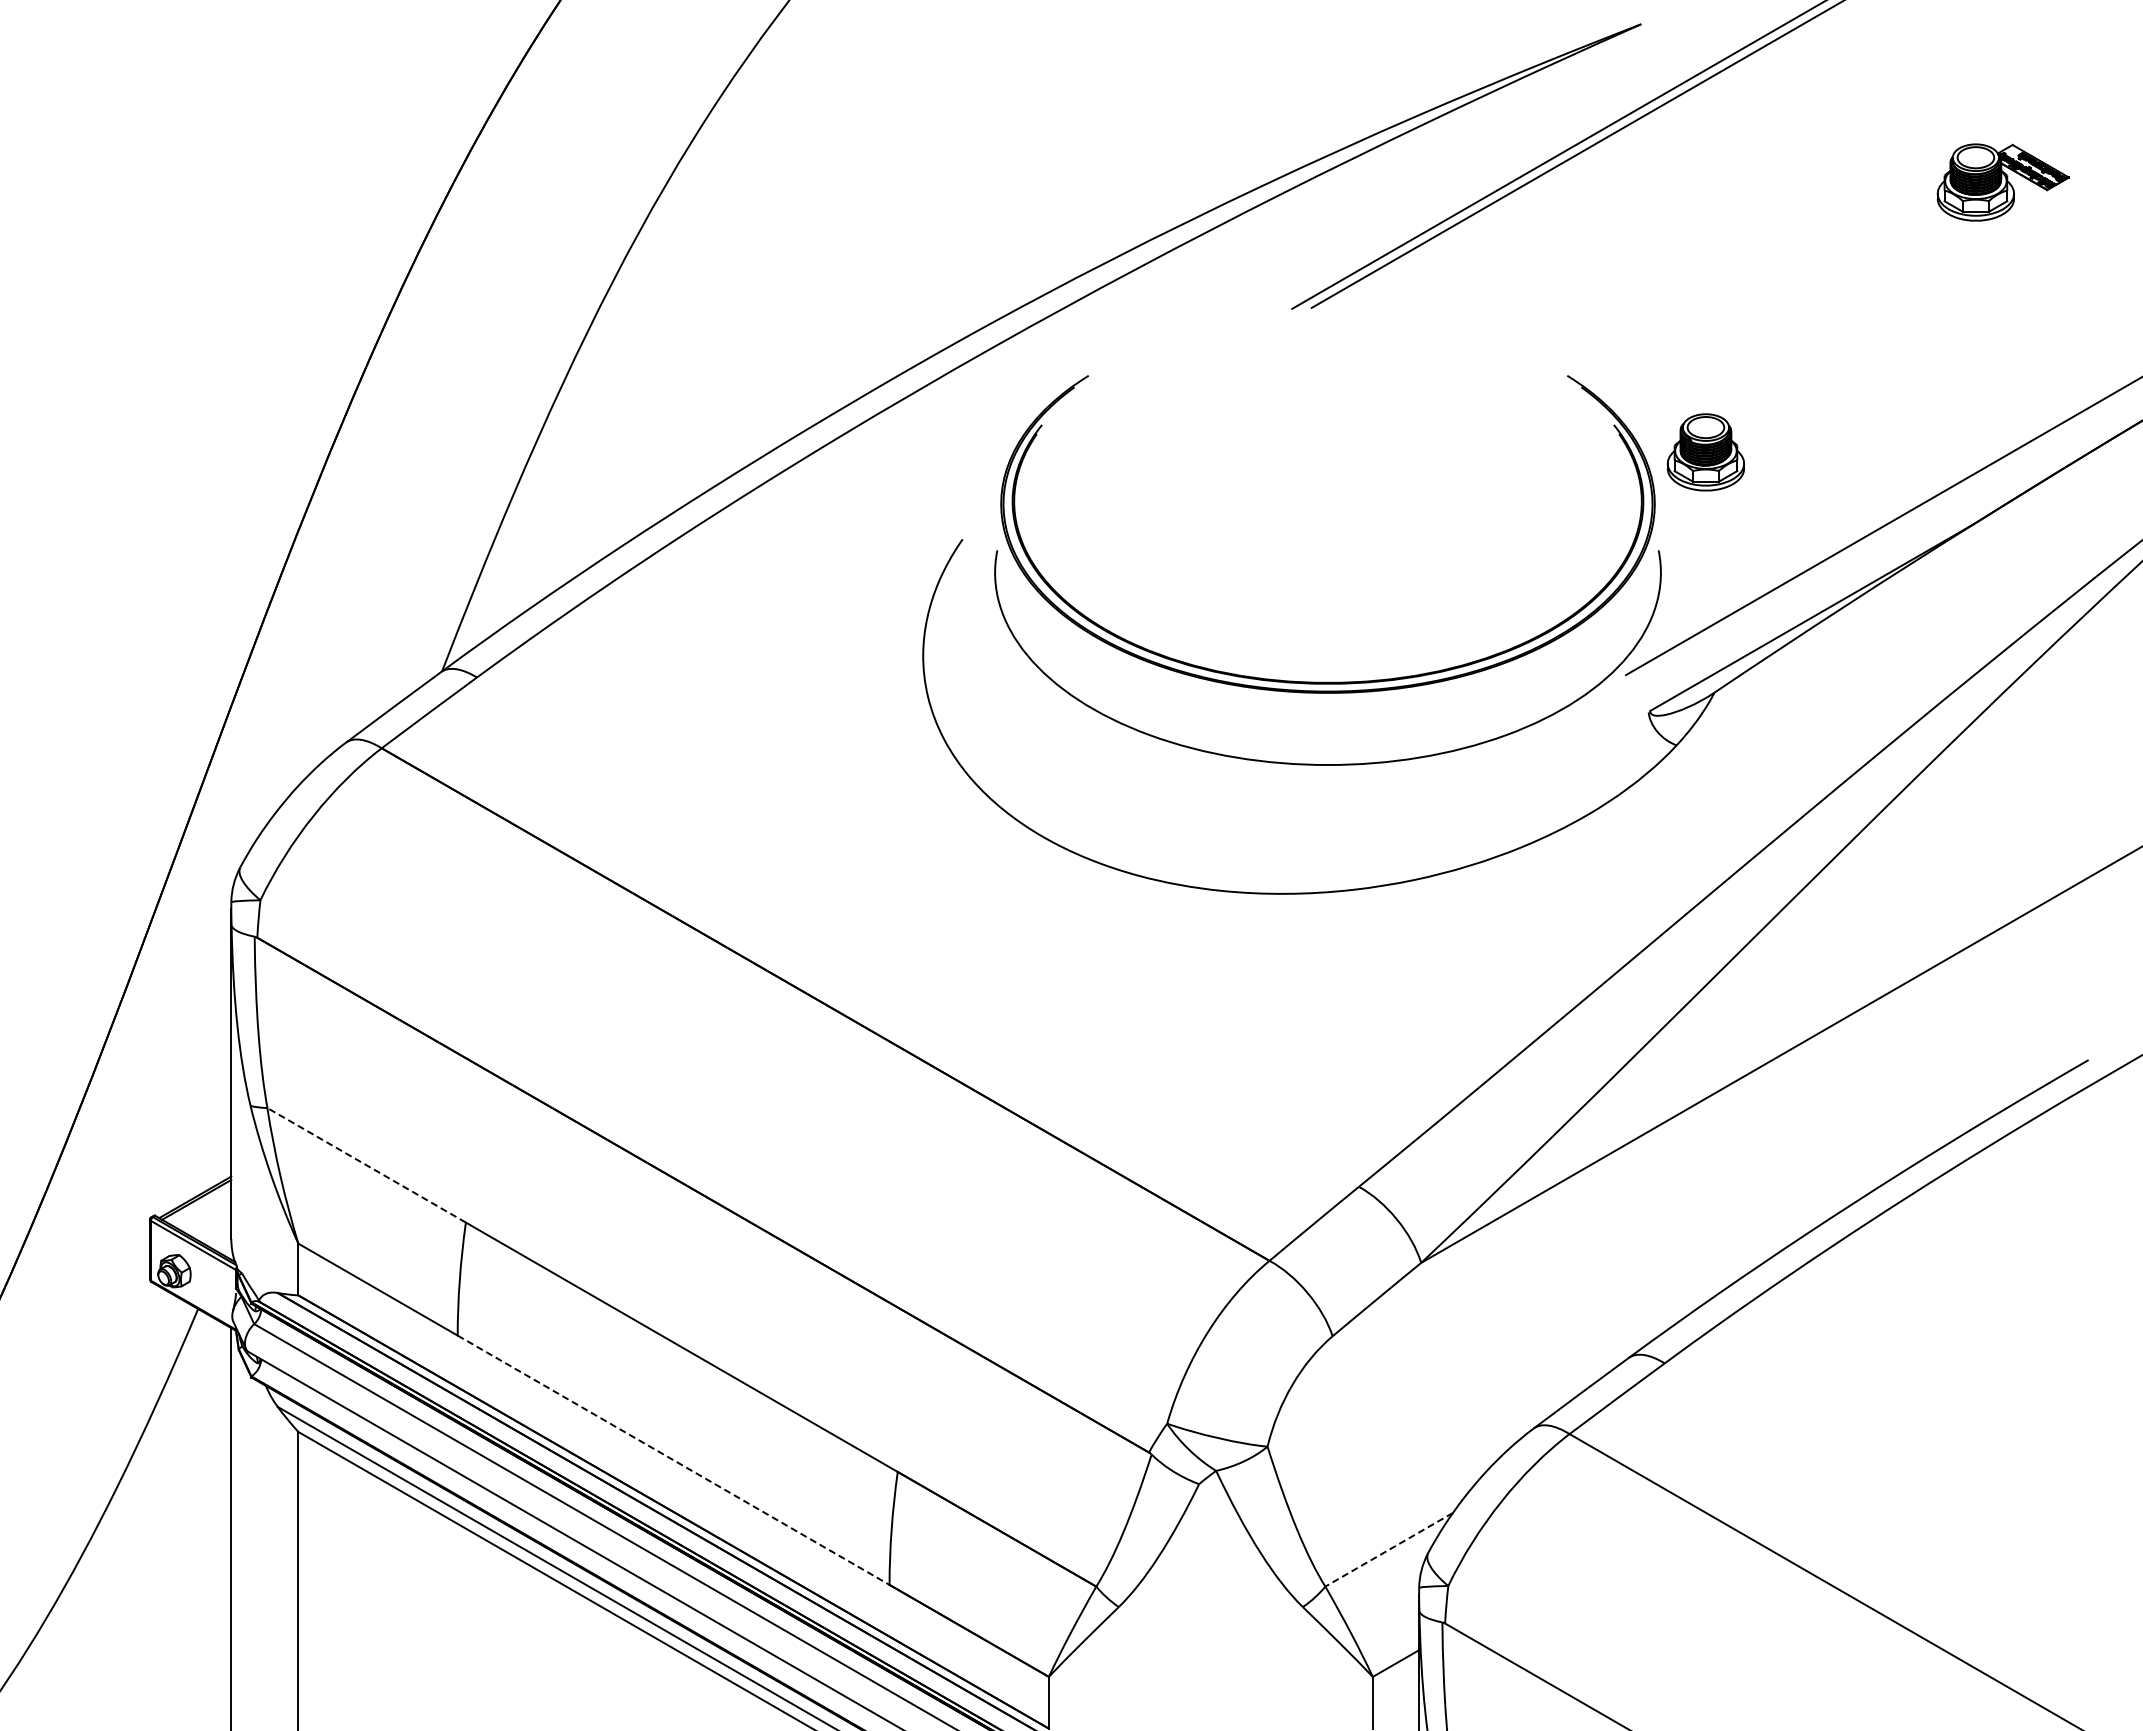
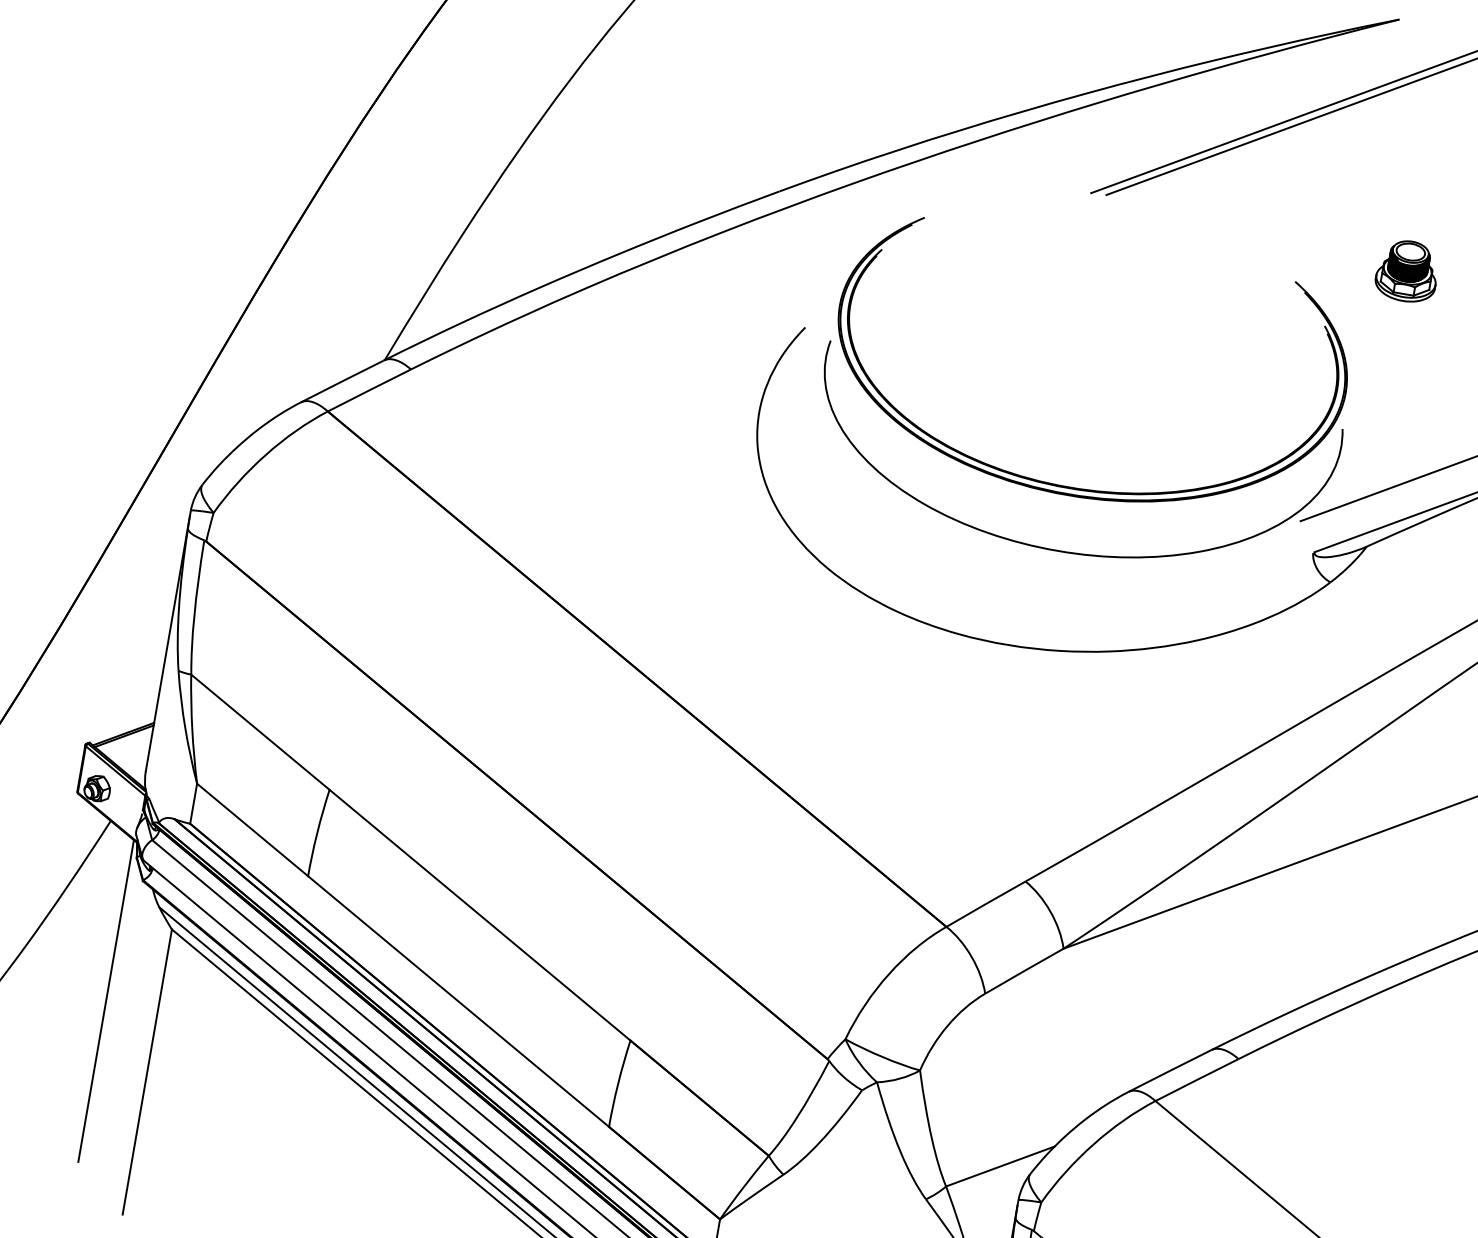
part: (1705, 452) -> (1407, 271), moved
line: (366, 1165) -> (260, 732), dashed -> solid
line: (674, 1460) -> (459, 1001), dashed -> solid
line: (1389, 1549) -> (1000, 1166), dashed -> solid

